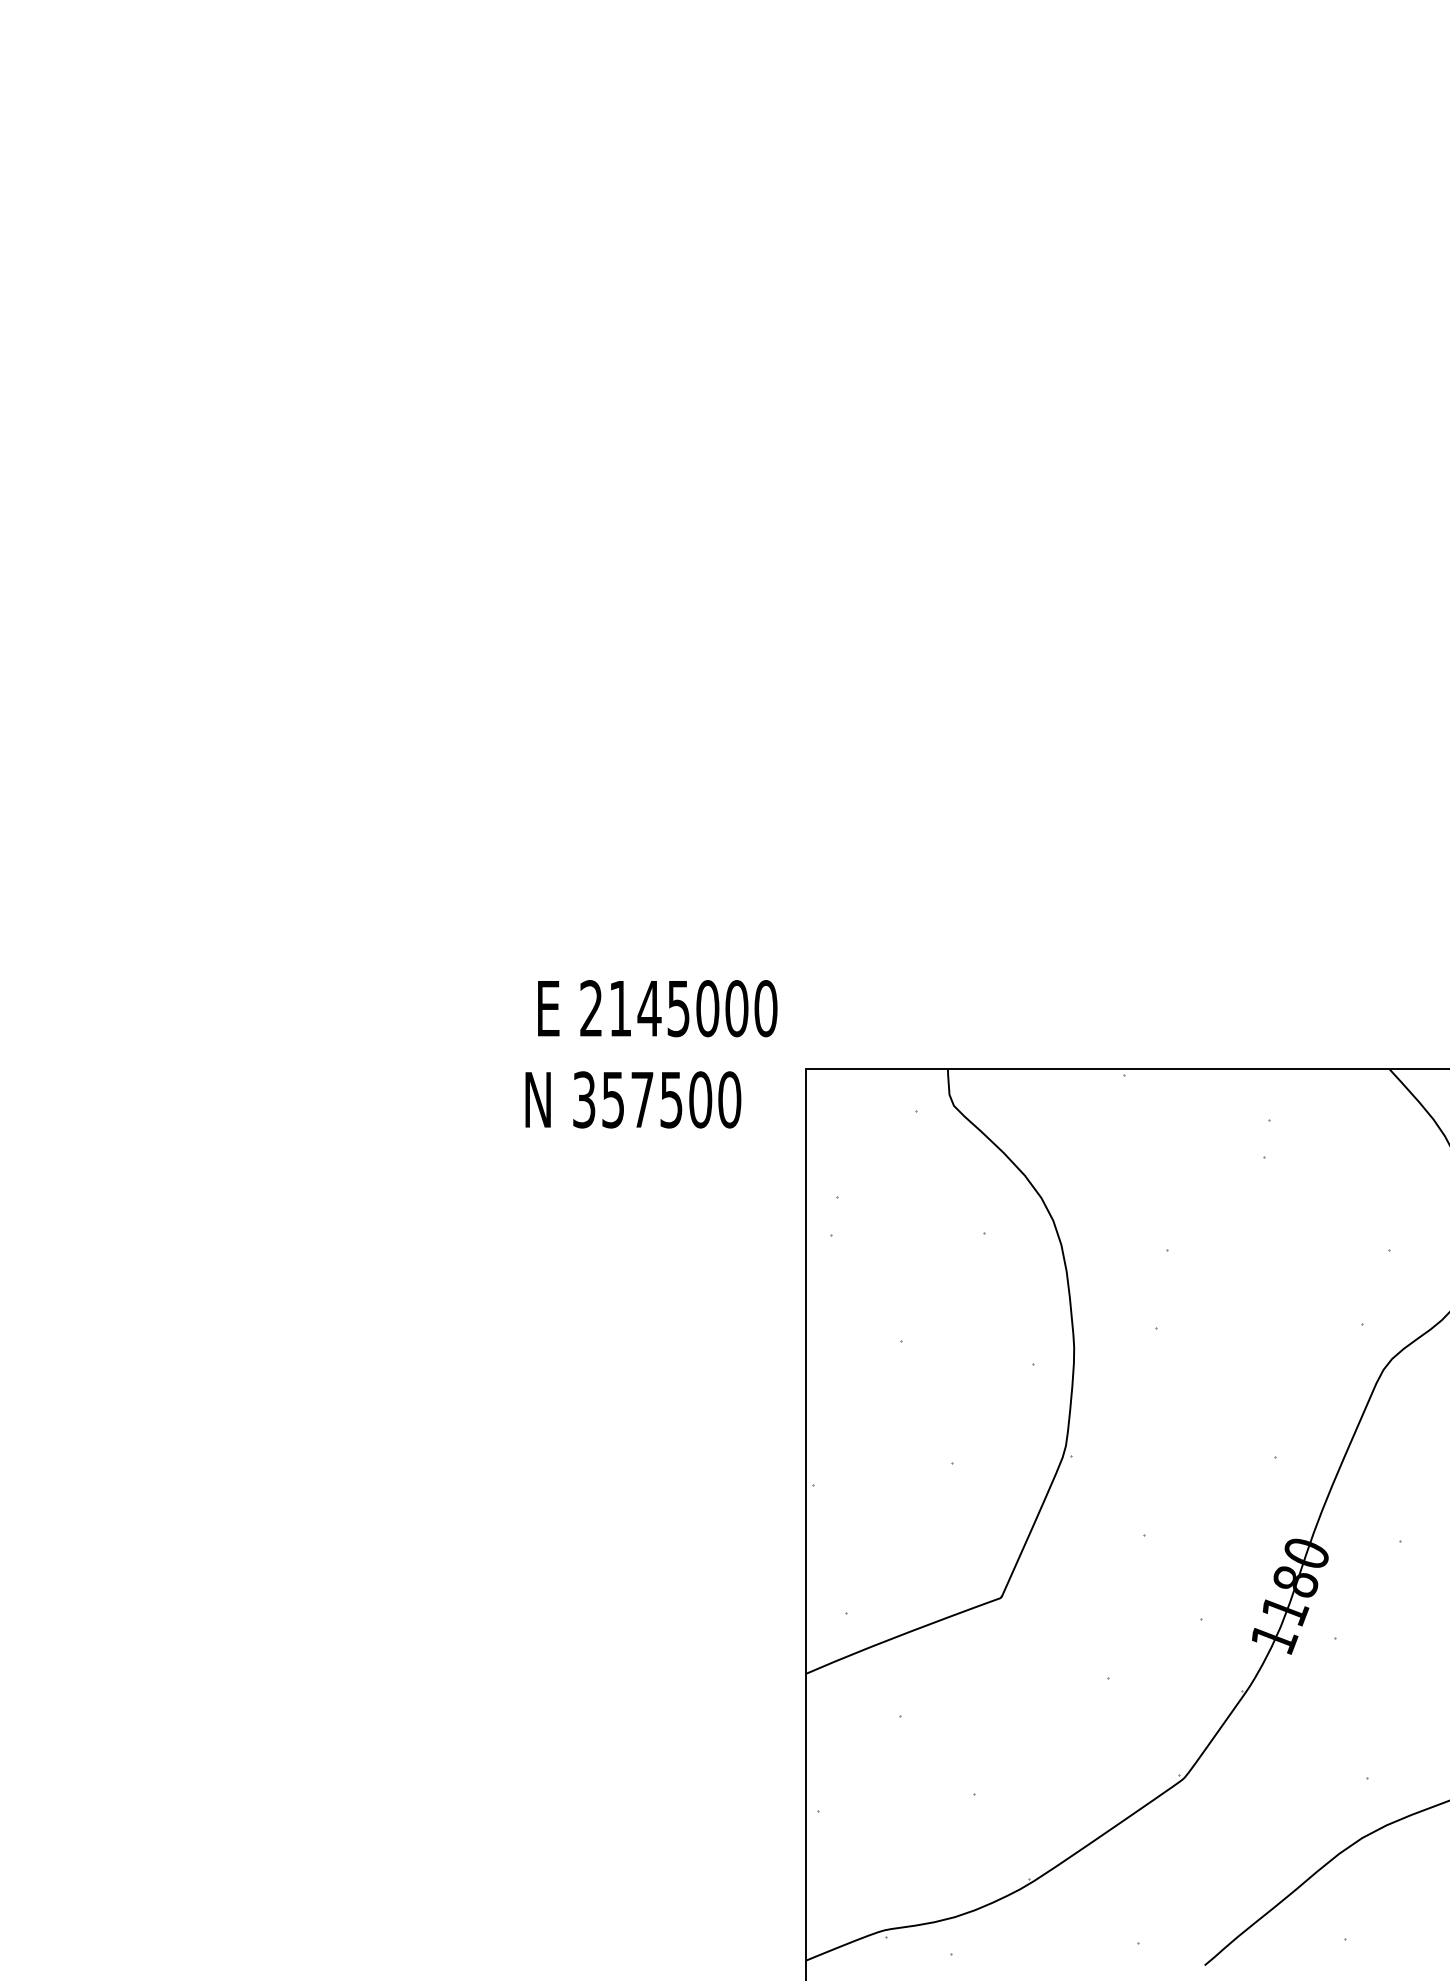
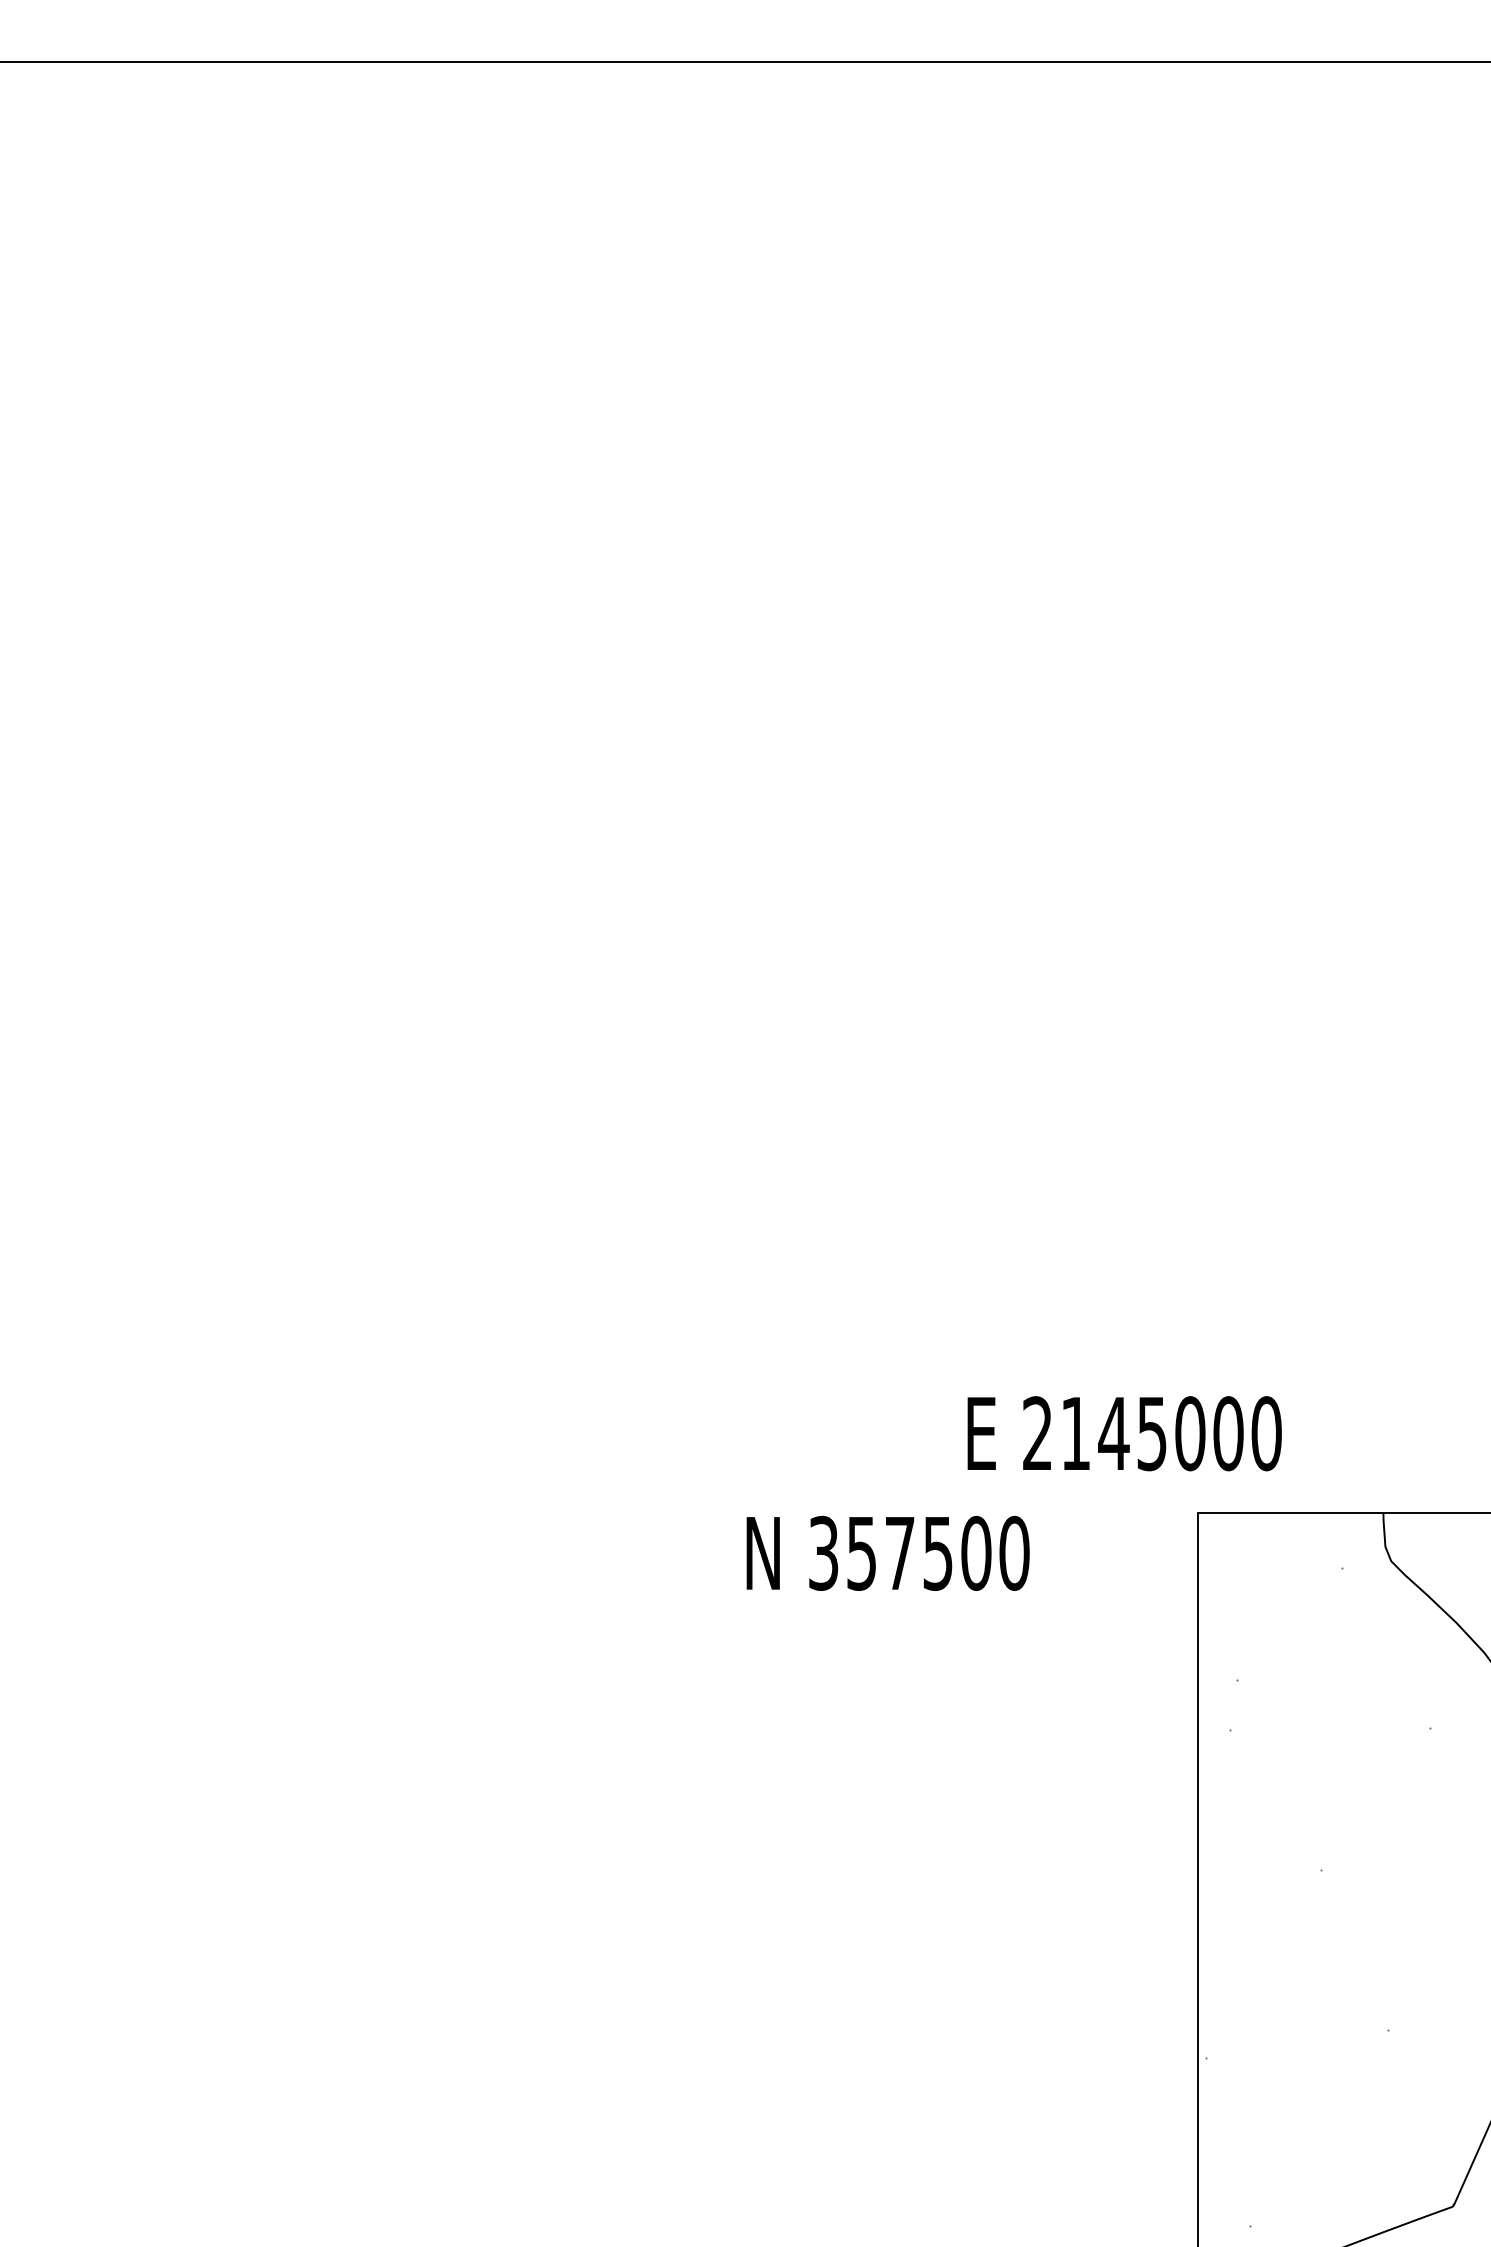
text: (657, 1008) -> (1124, 1433), moved
text: (633, 1099) -> (888, 1552), moved

